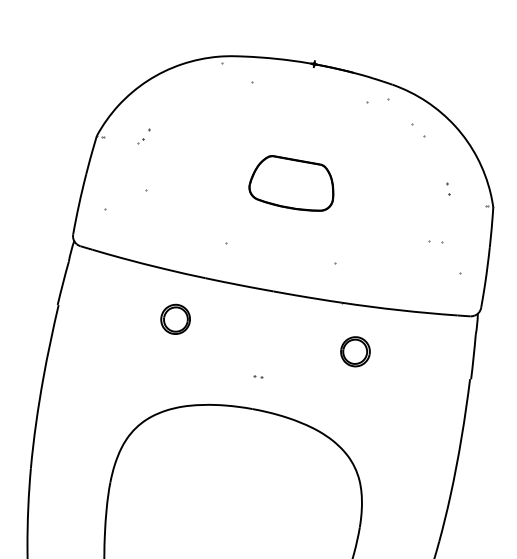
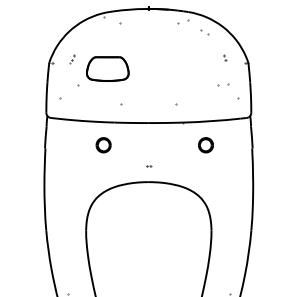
part: (292, 182) -> (107, 68), moved
part: (435, 241) -> (223, 84), size x1.6
part: (354, 352) -> (205, 145), moved

